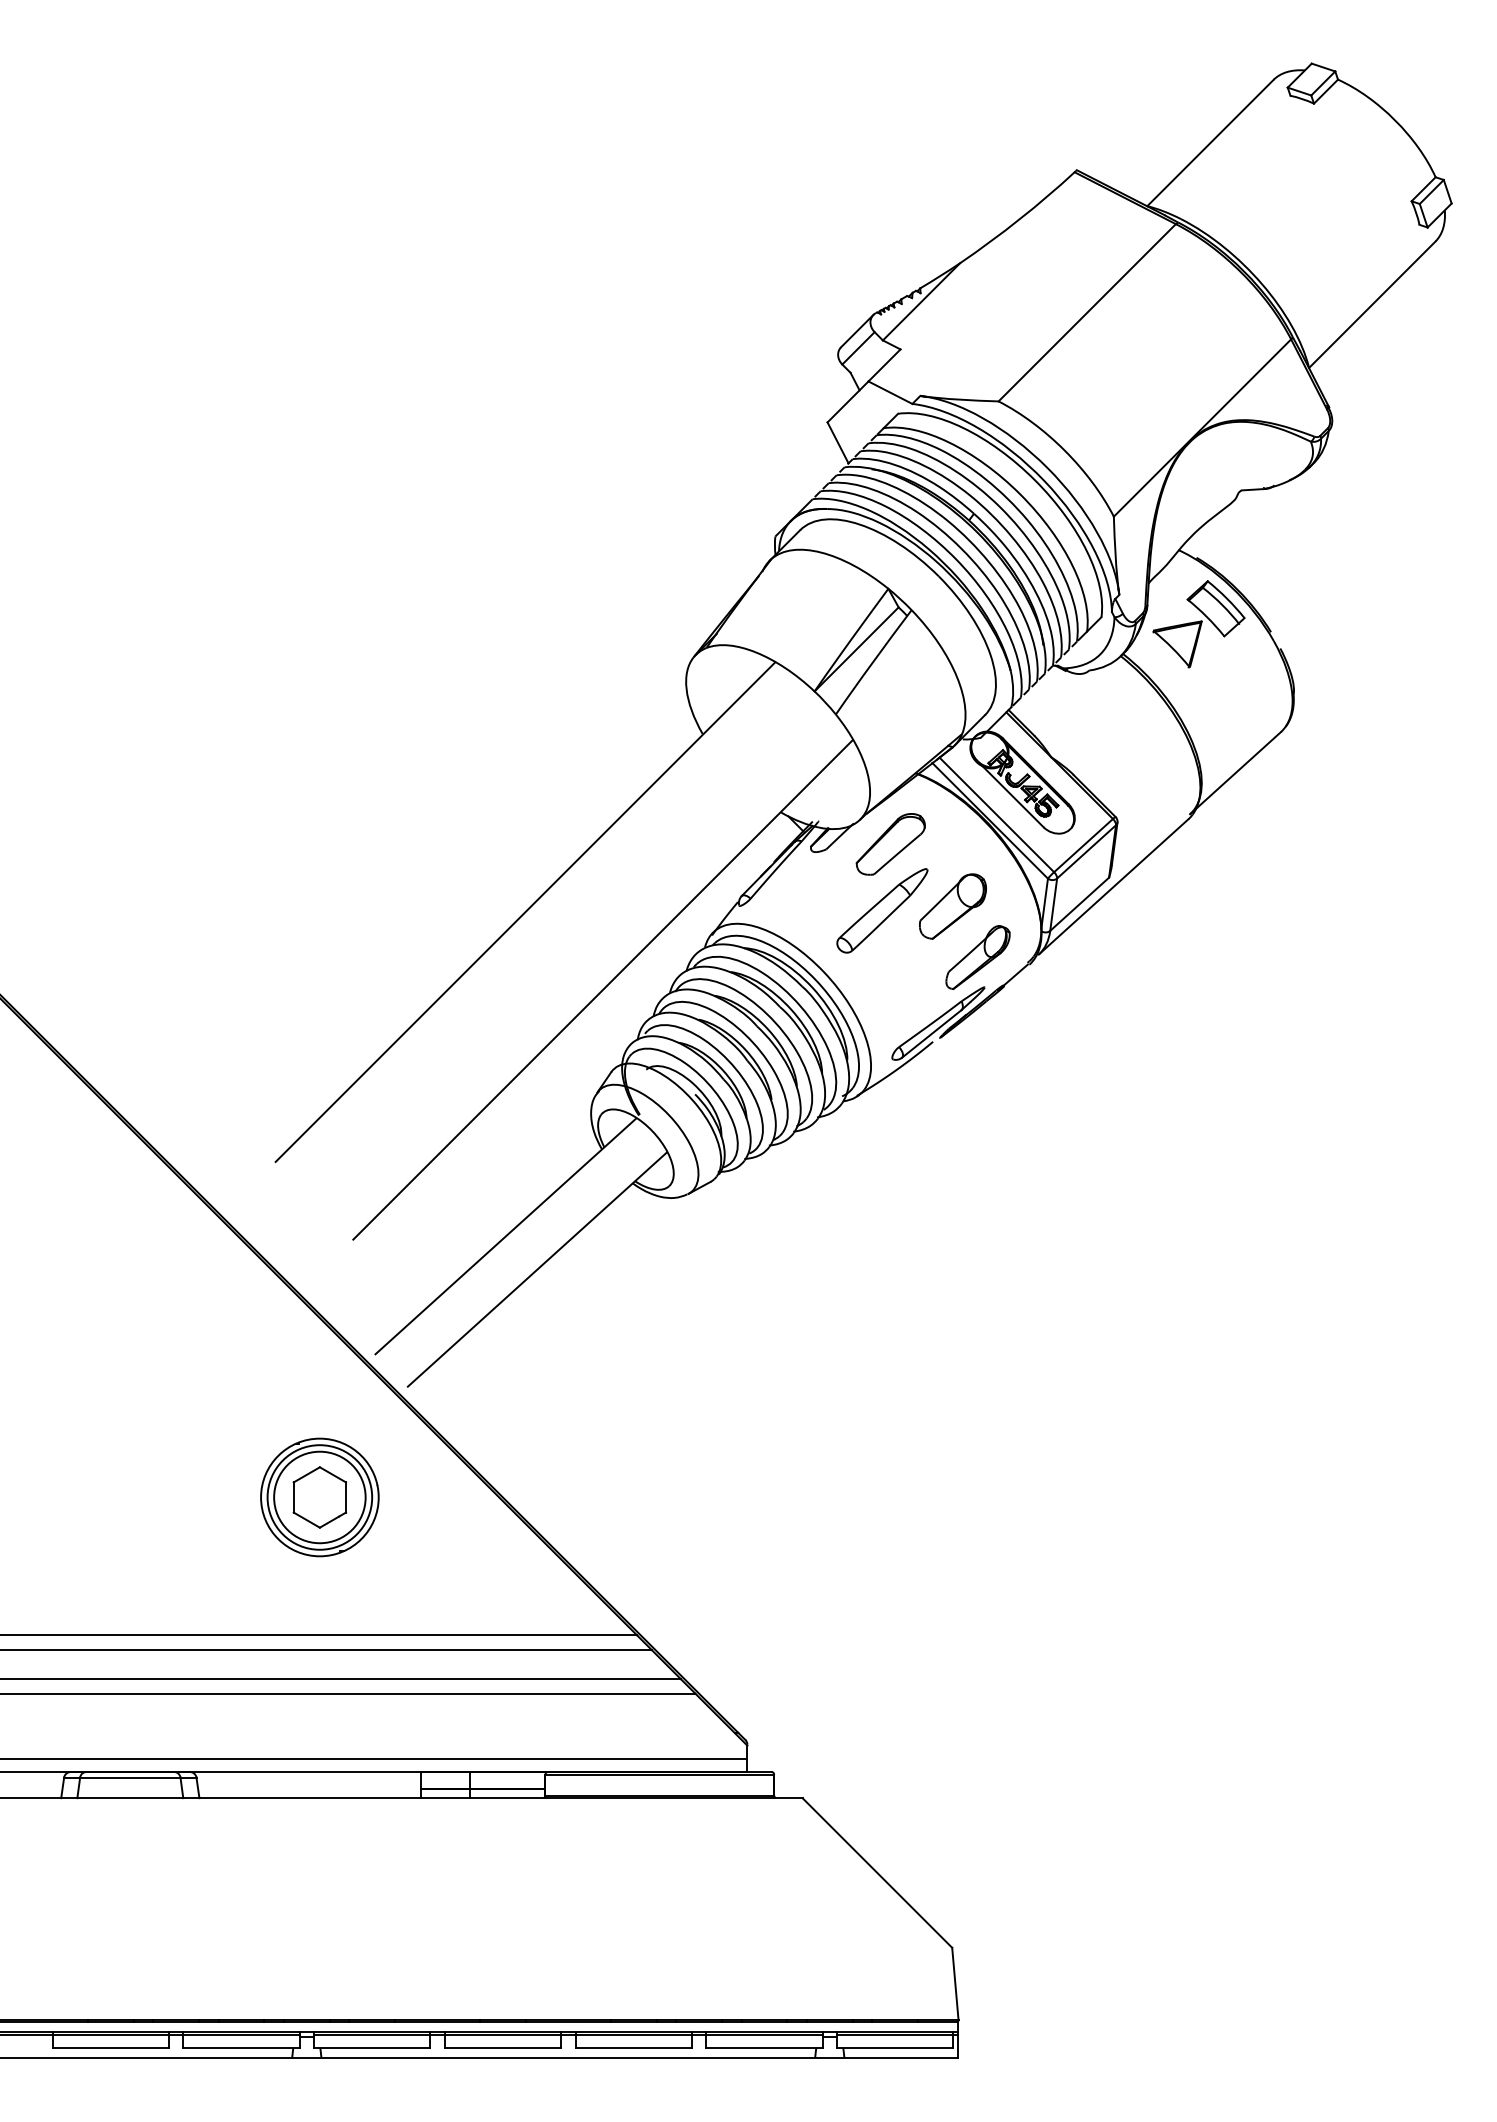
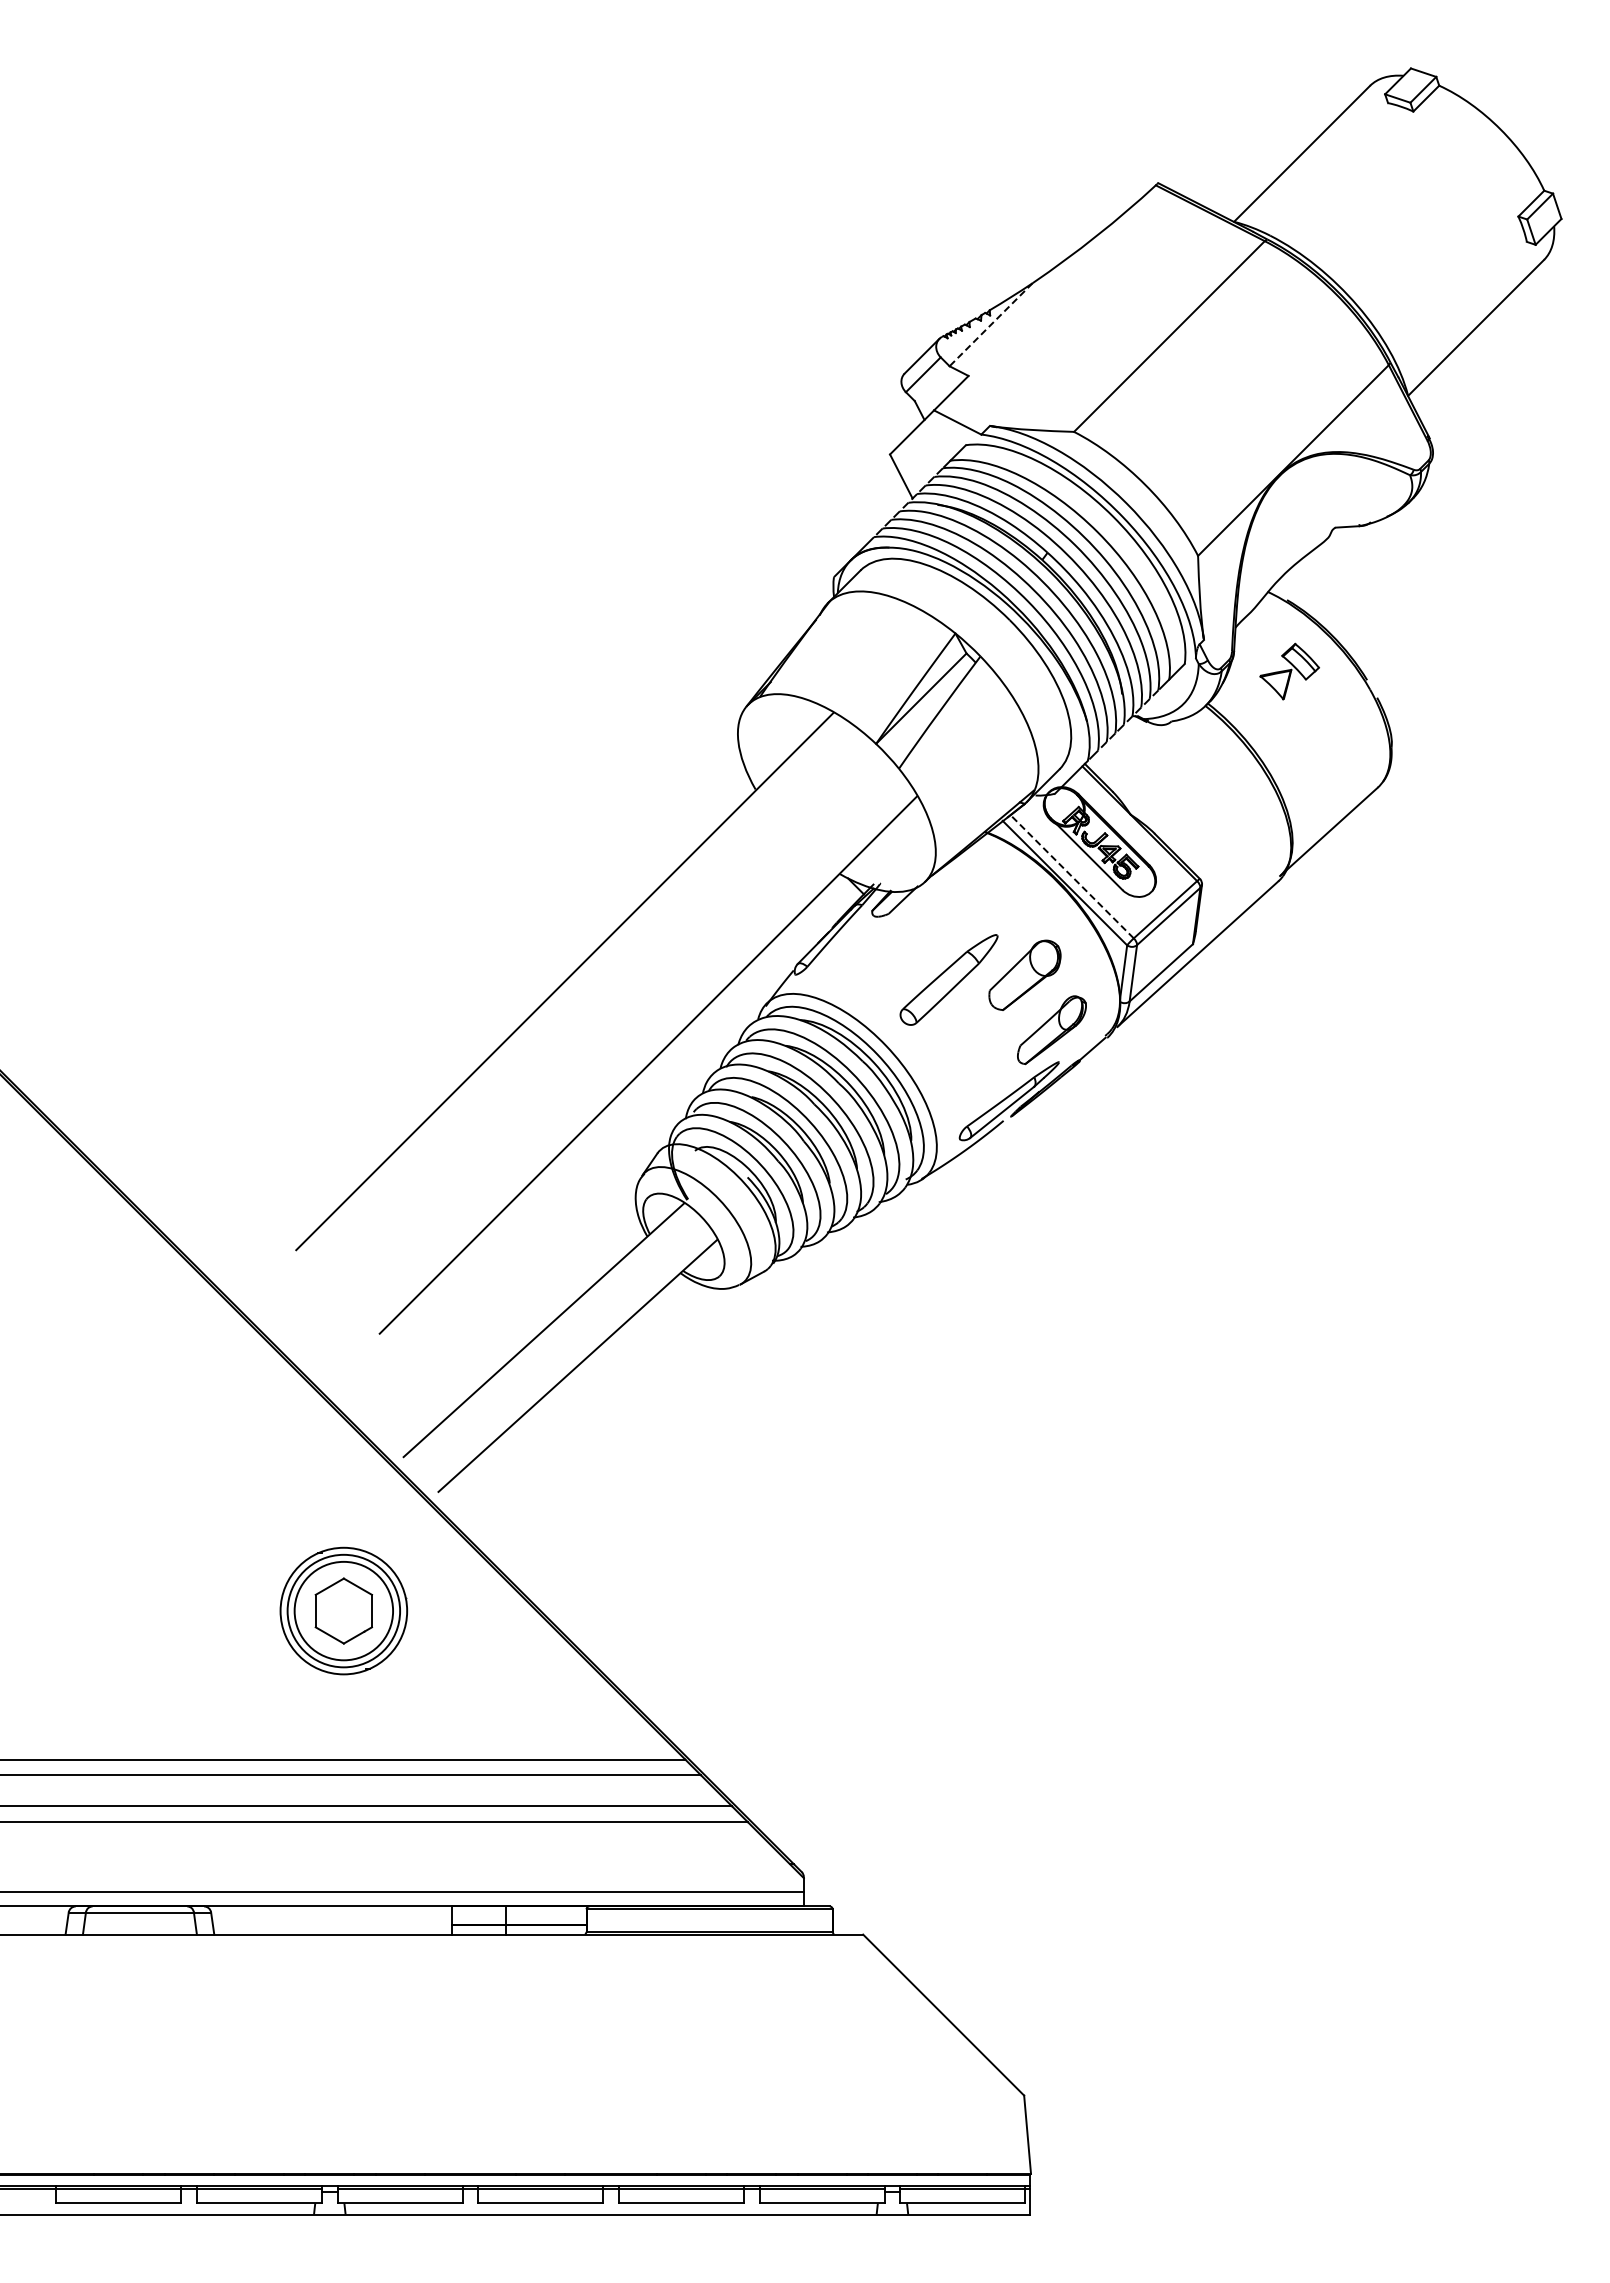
line: (921, 301) -> (991, 324), solid -> dashed
part: (1198, 624) -> (1289, 671), size x0.6
line: (996, 814) -> (1071, 876), solid -> dashed
part: (890, 844) -> (957, 908), removed

